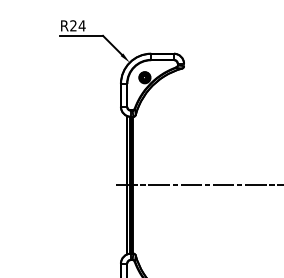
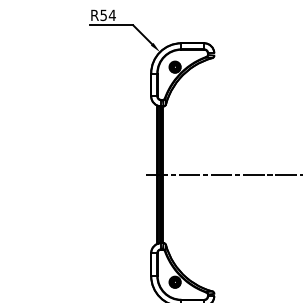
text: (73, 26) -> (103, 15), R24 -> R54

